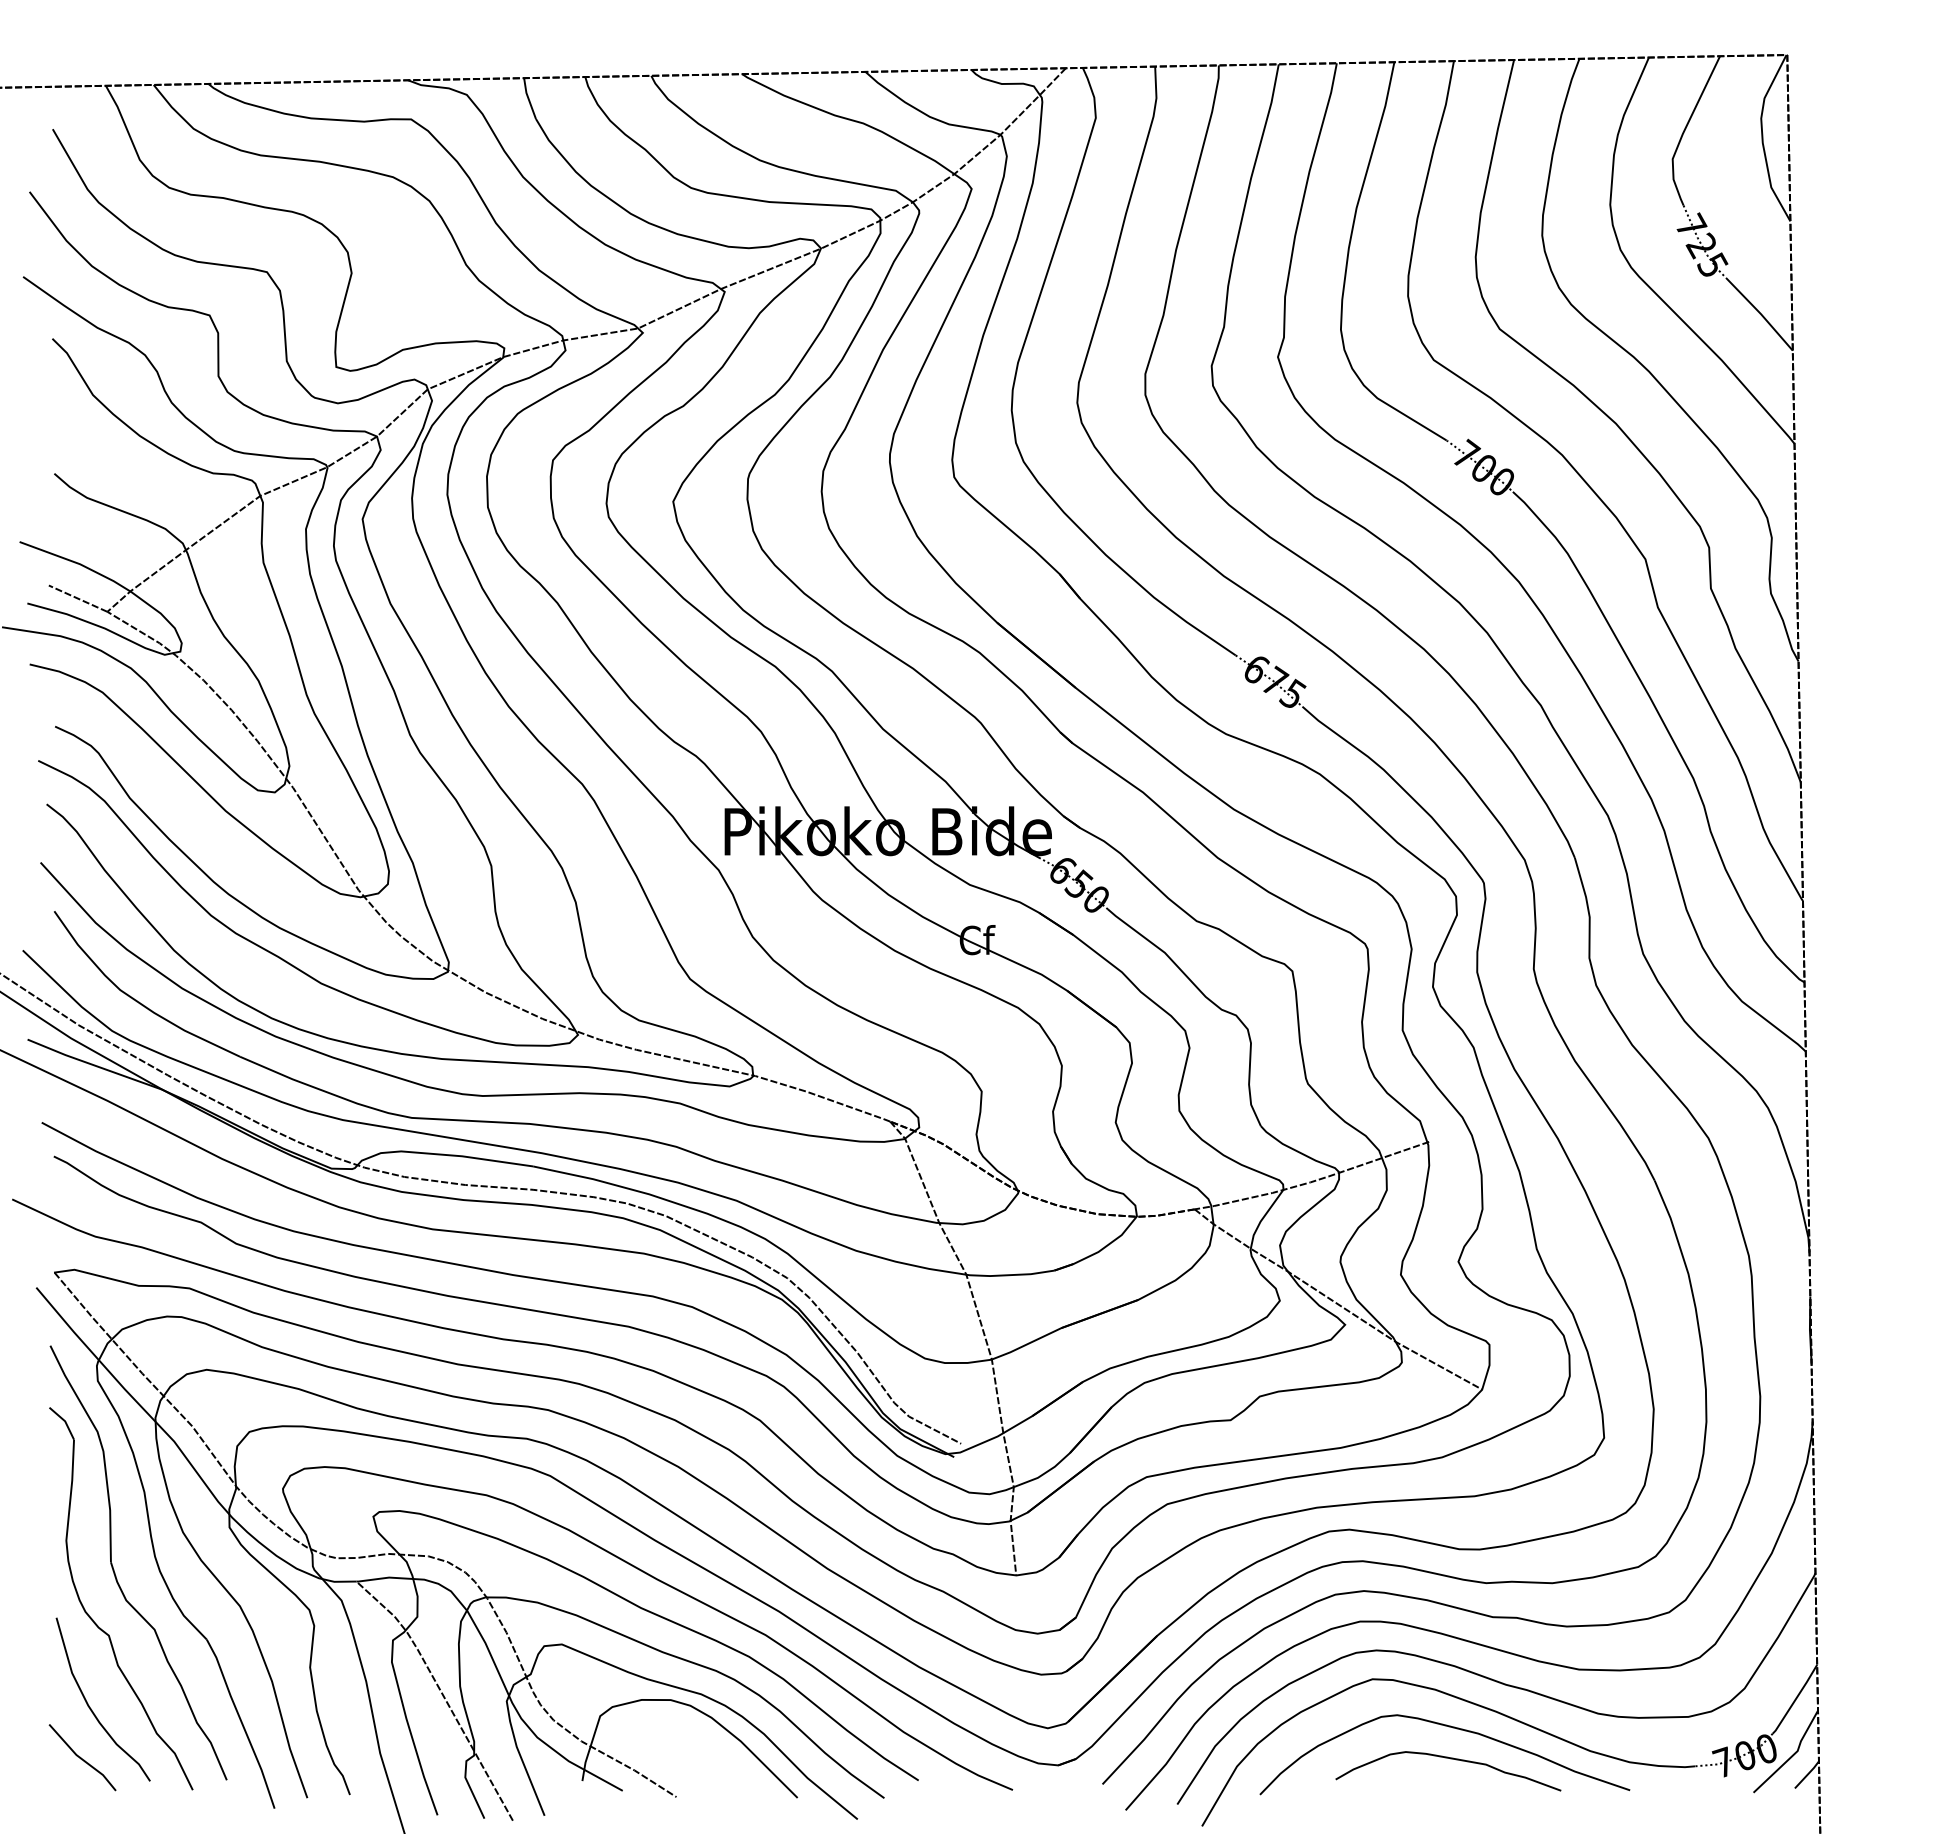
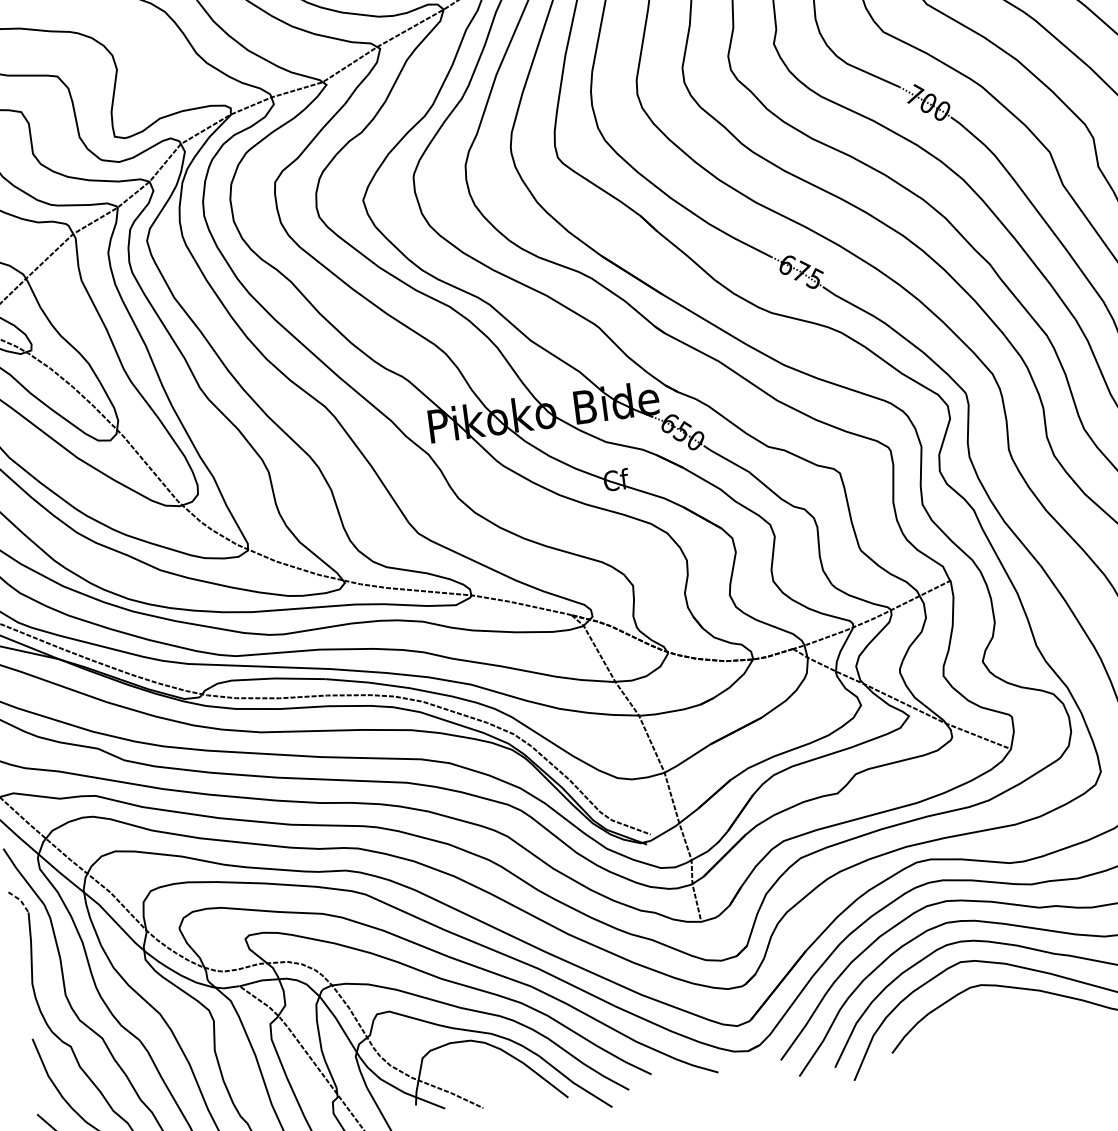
line: (65, 1421) -> (20, 900), solid -> dashed
curve: (1450, 1759) -> (1022, 1011), removed

